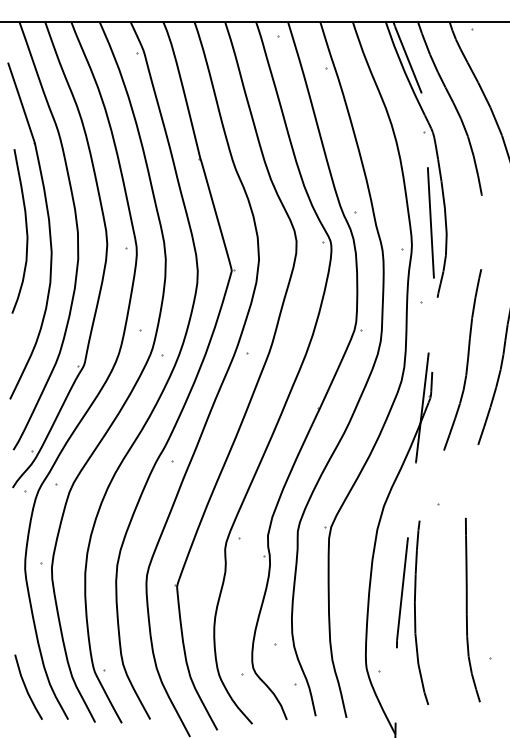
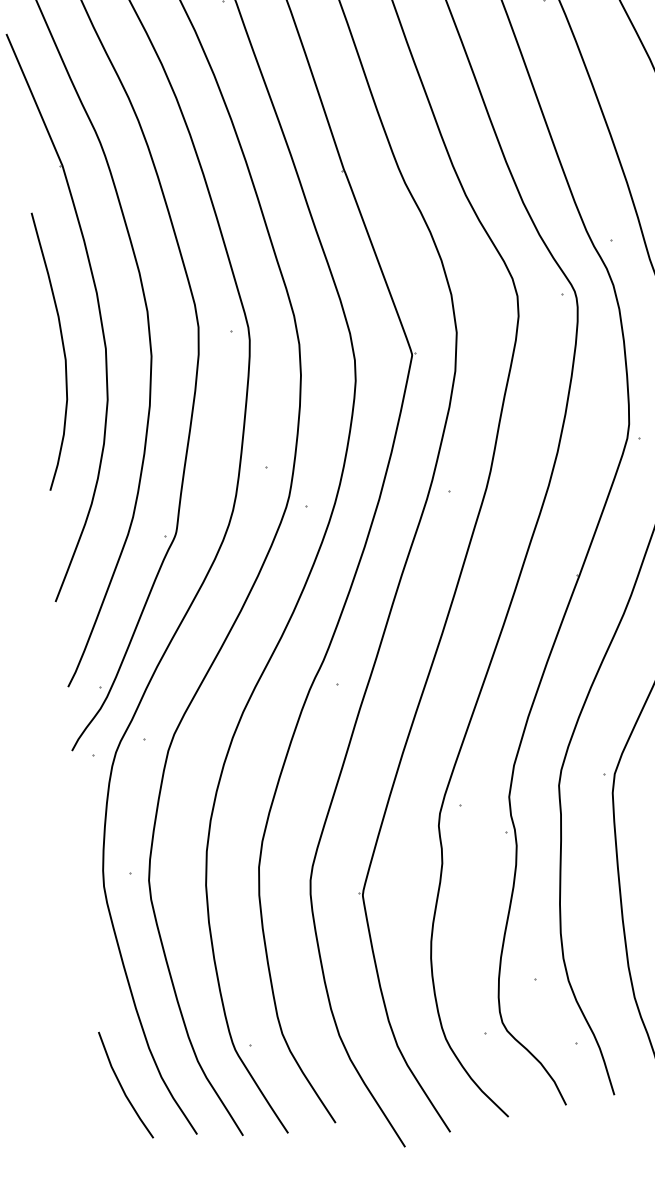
curve: (25, 228) -> (61, 345), moved

